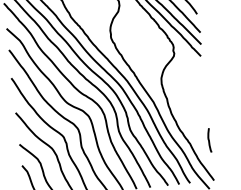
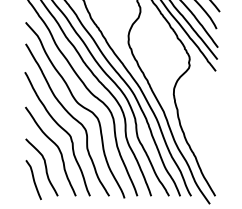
line: (208, 140) -> (214, 155), removed

